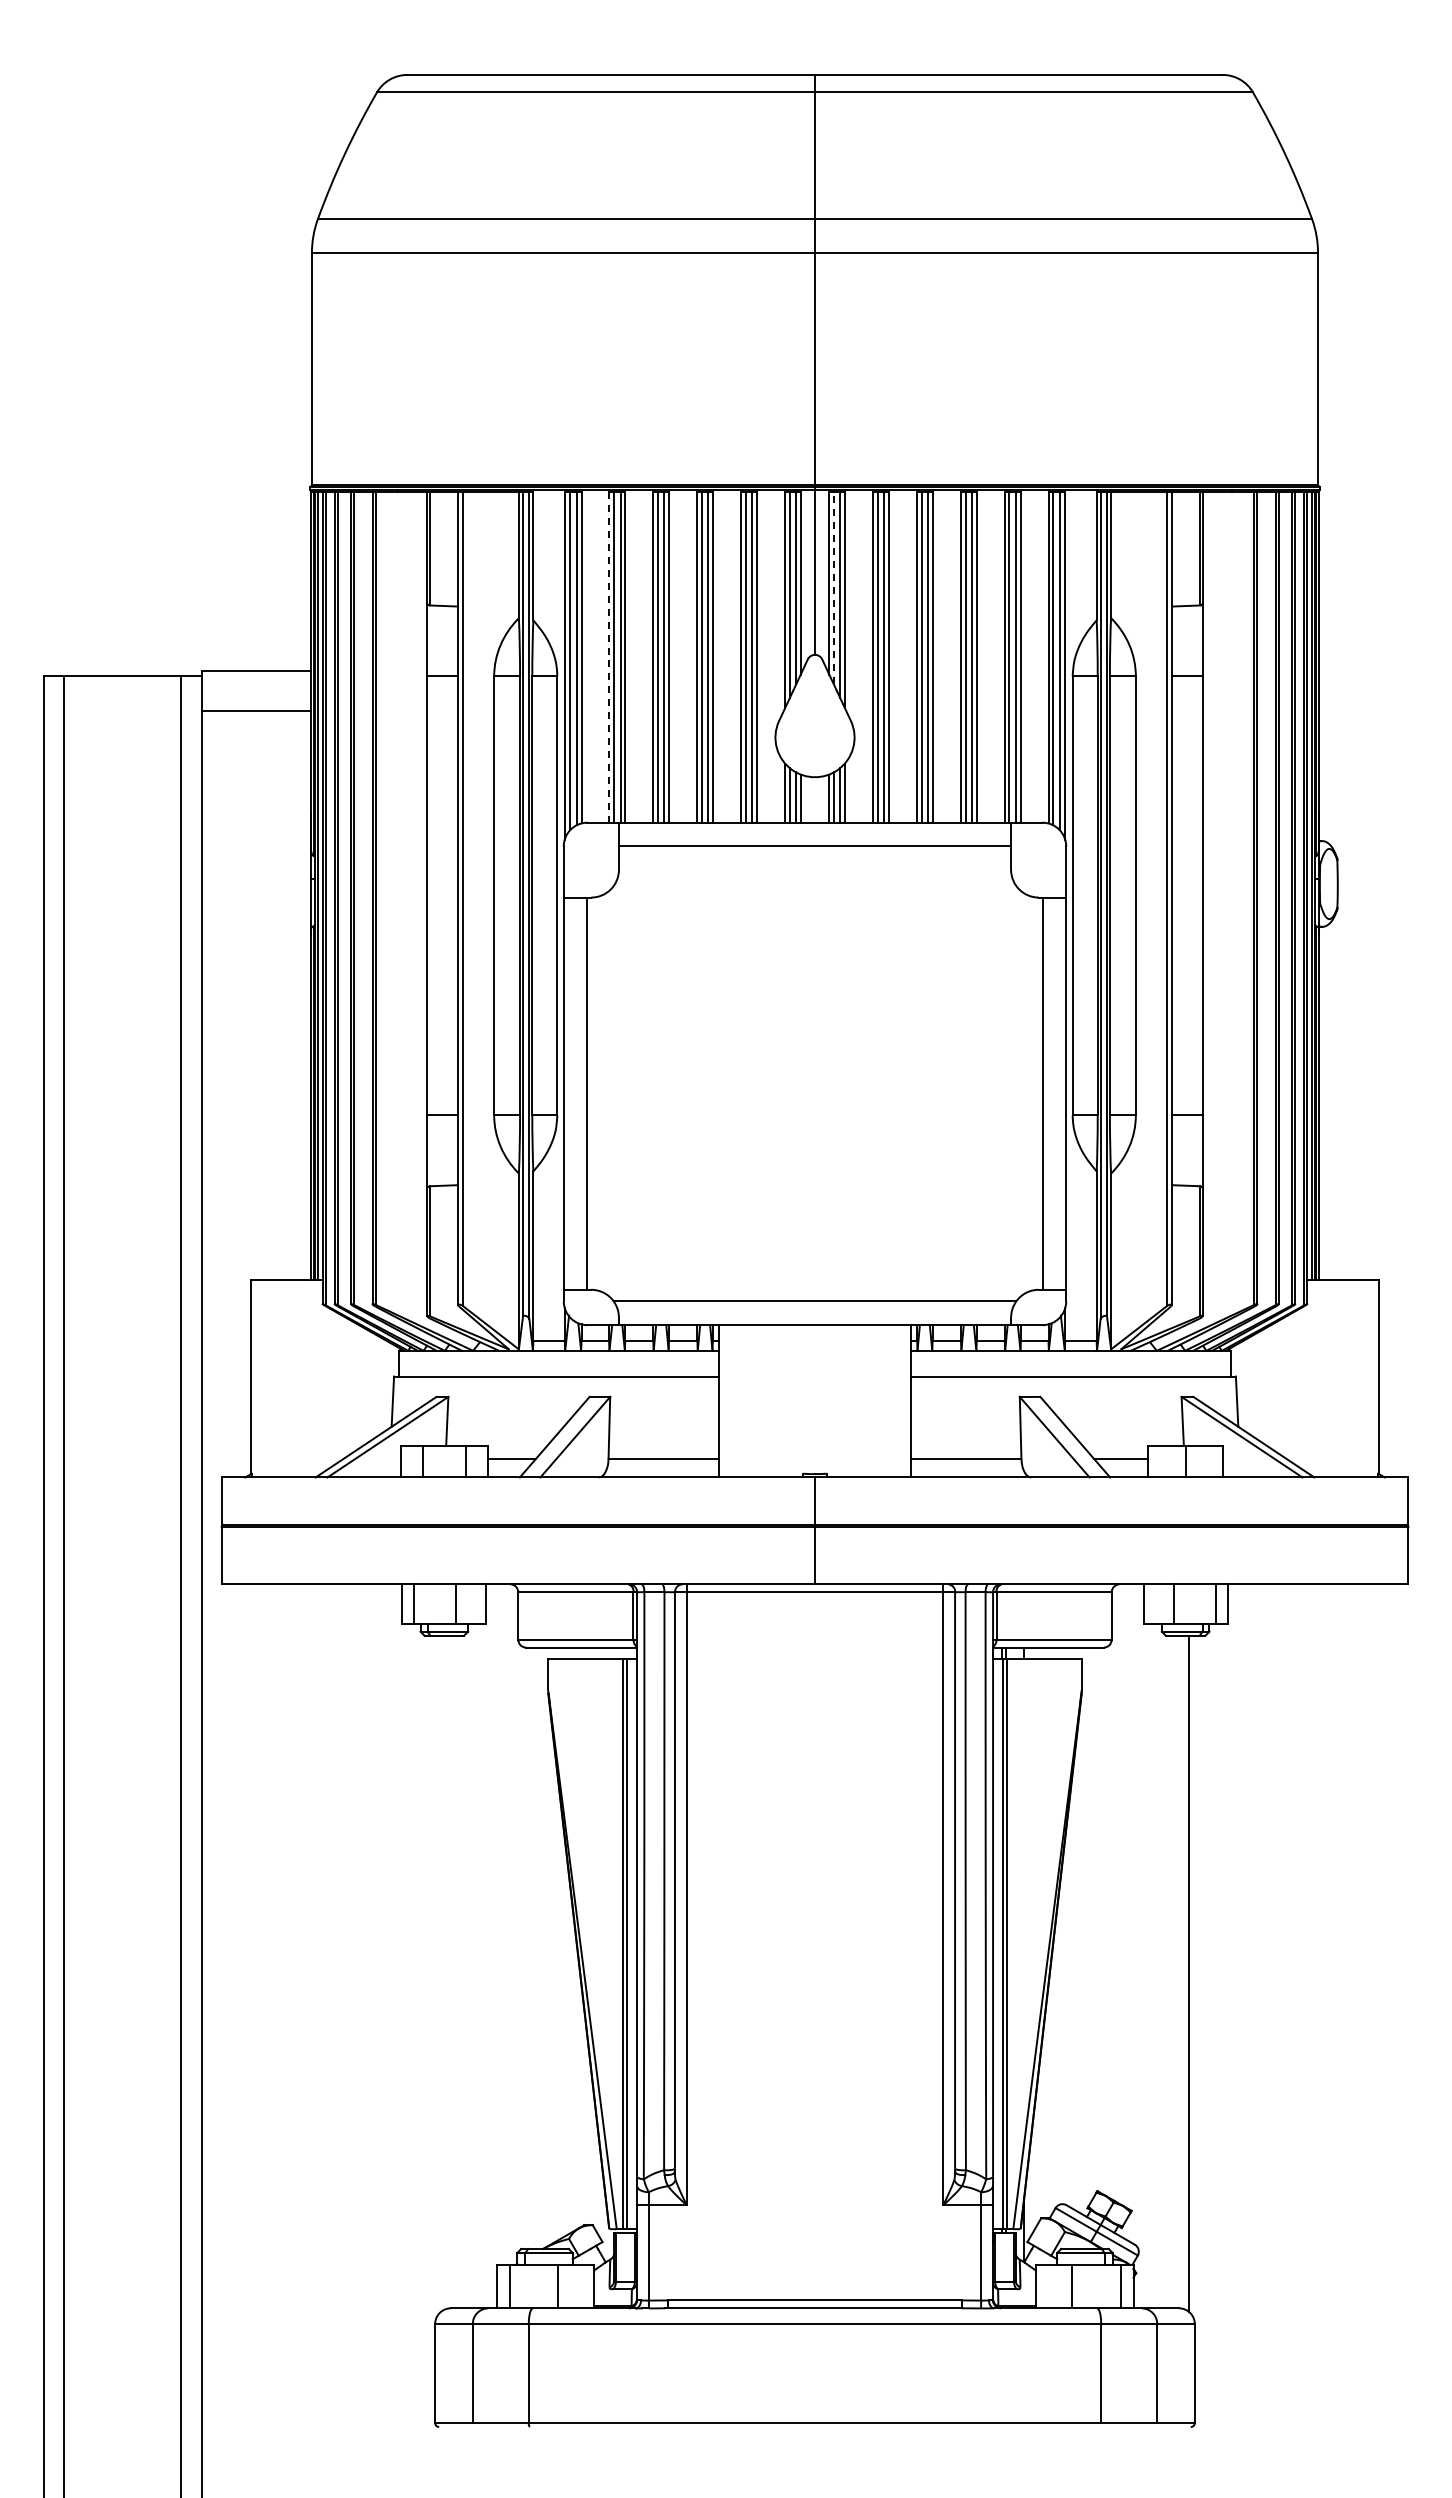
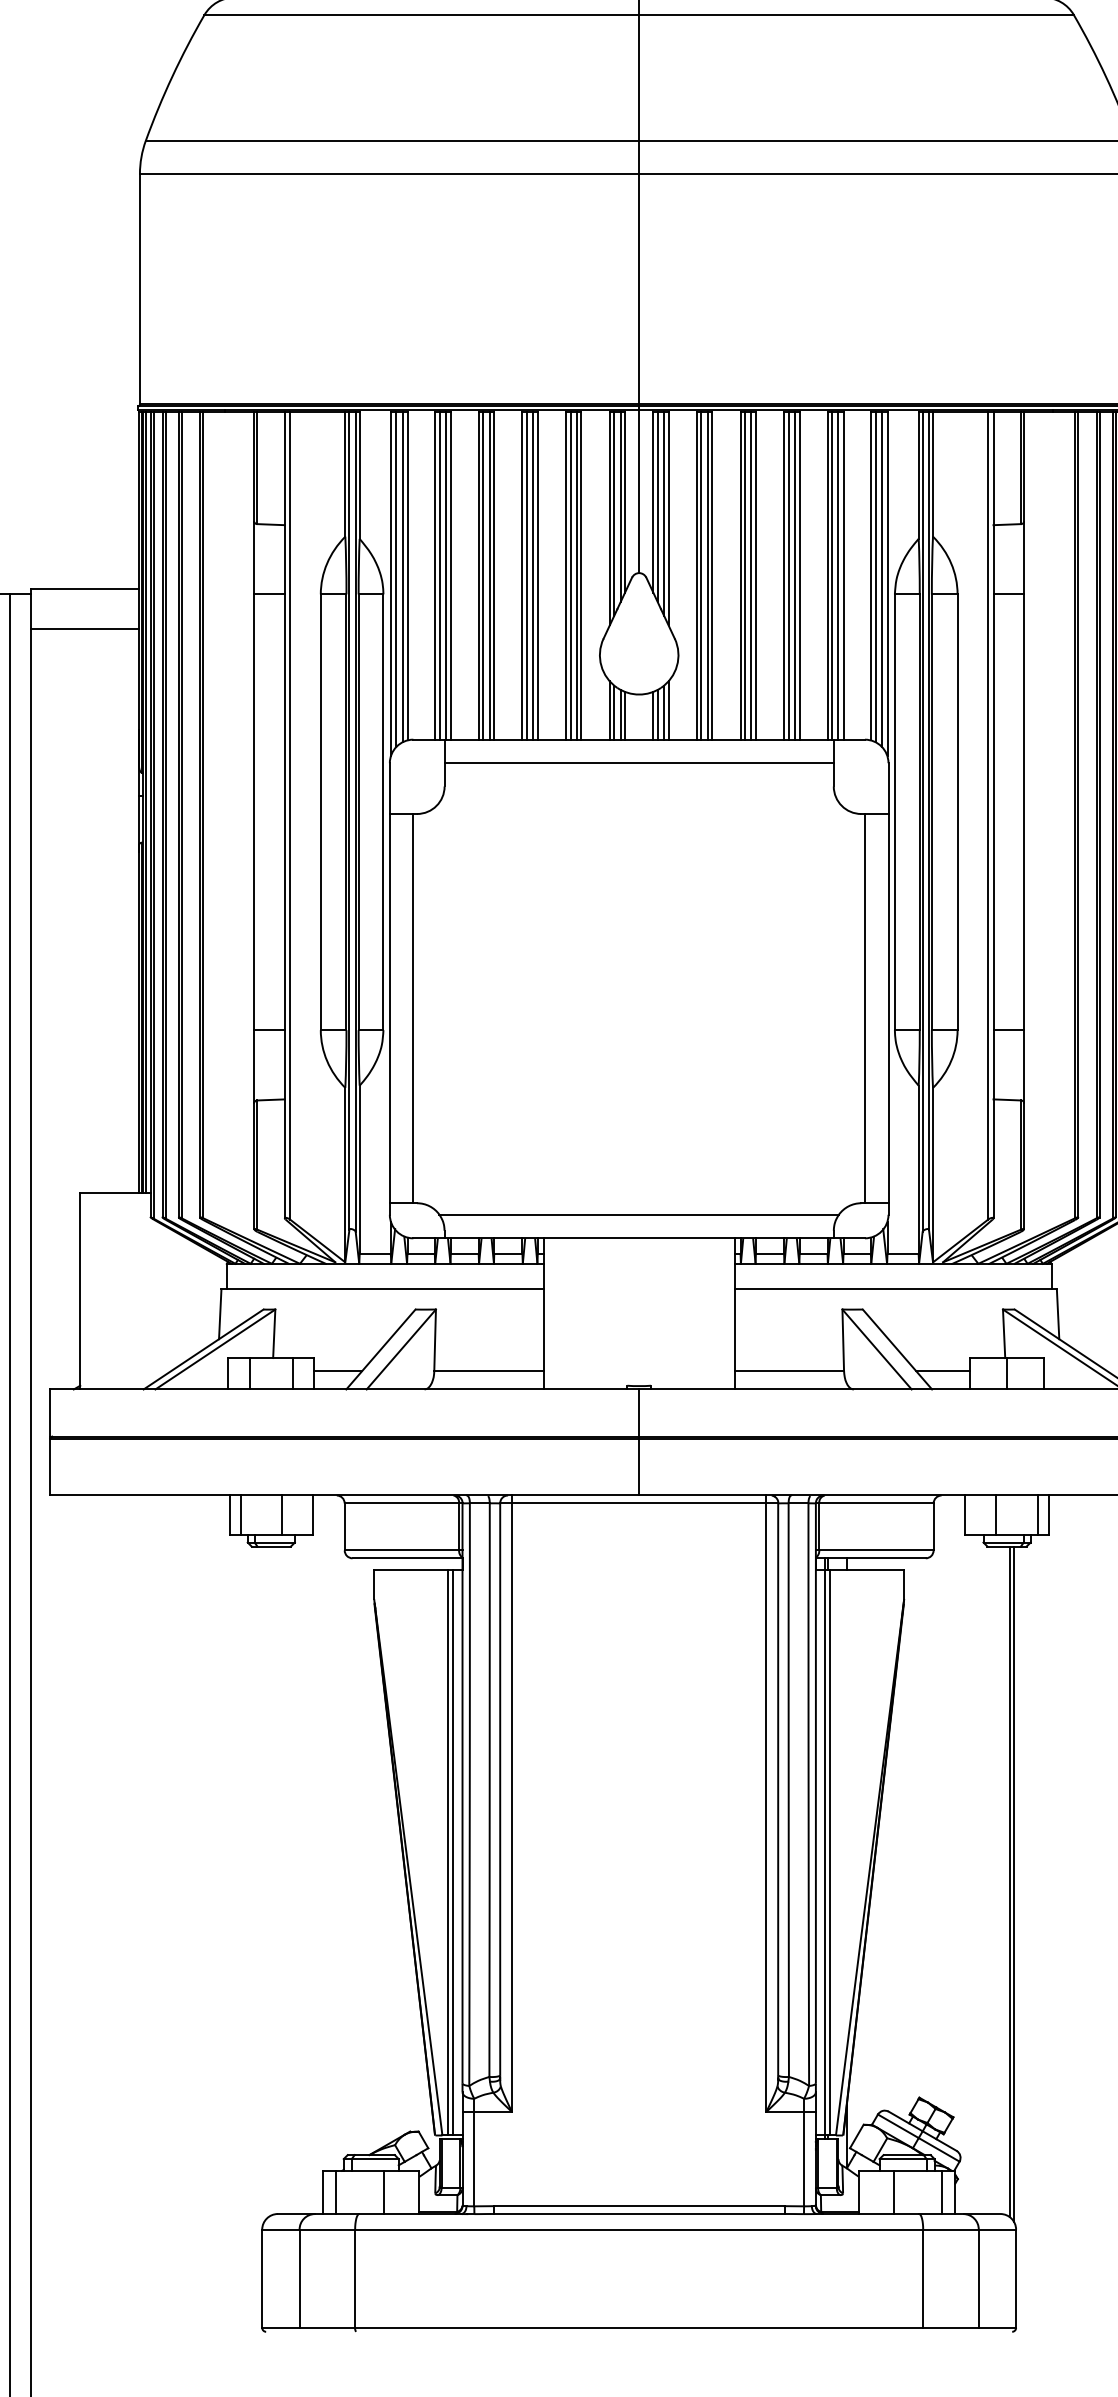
line: (833, 588) -> (657, 507), dashed -> solid
line: (609, 657) -> (435, 575), dashed -> solid
line: (1192, 1975) -> (1013, 1883), added

